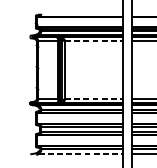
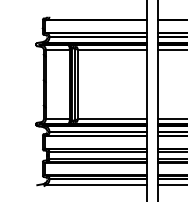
line: (93, 41) -> (112, 49), dashed -> solid
line: (93, 99) -> (112, 119), dashed -> solid
line: (81, 153) -> (97, 184), dashed -> solid

